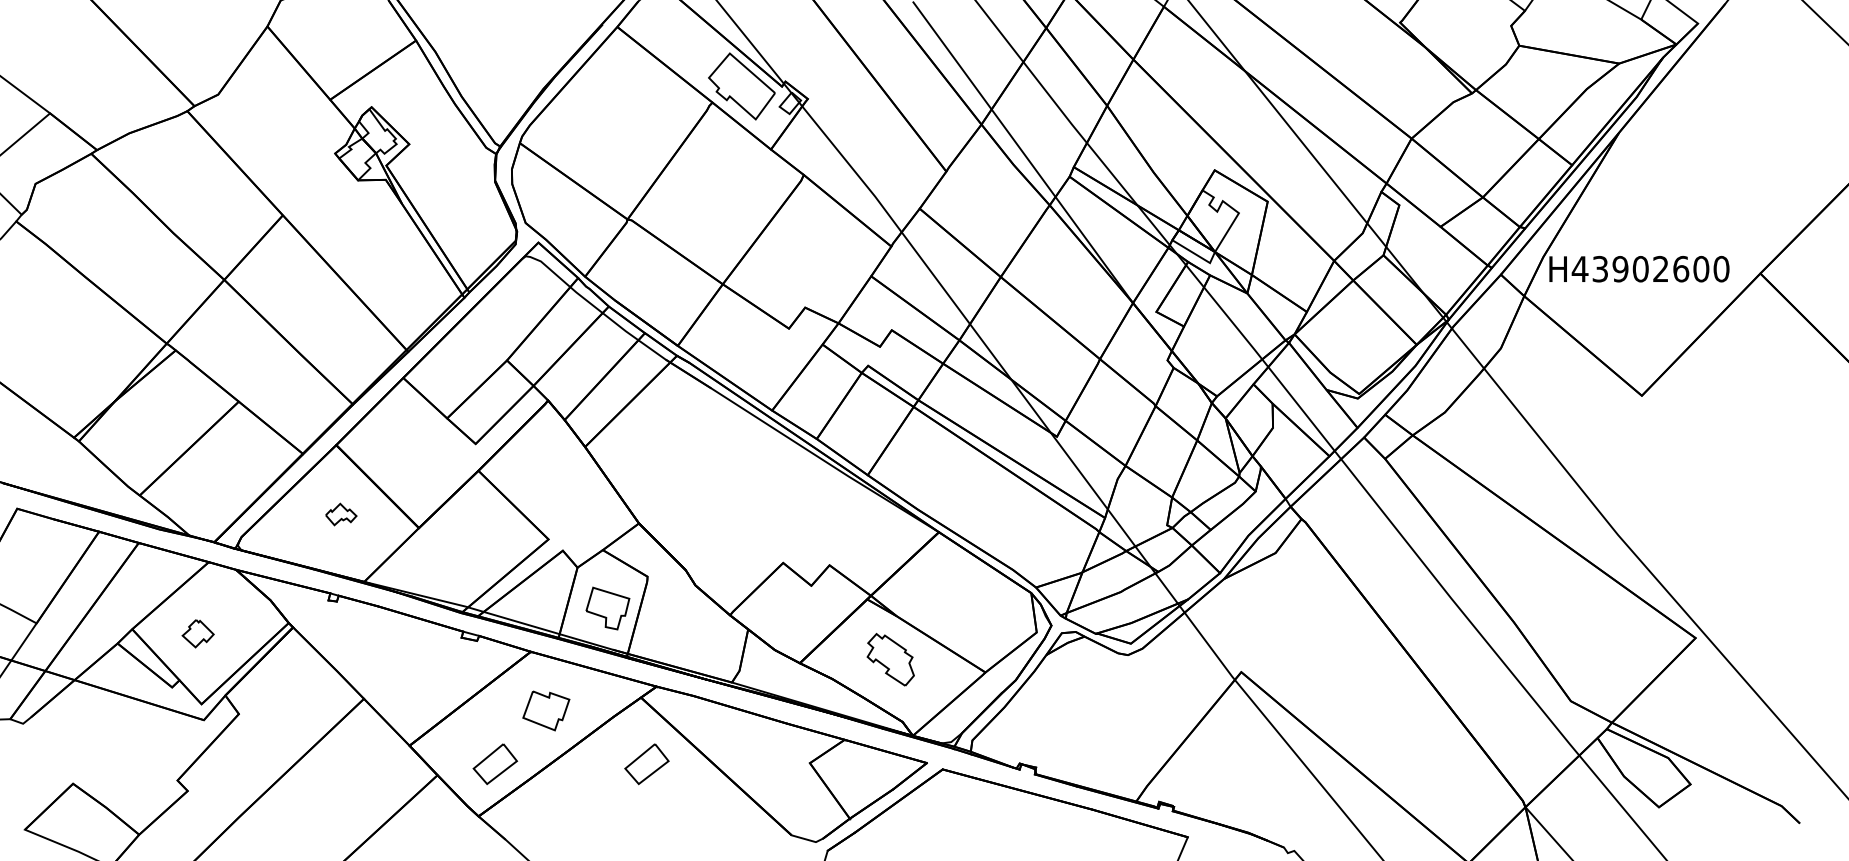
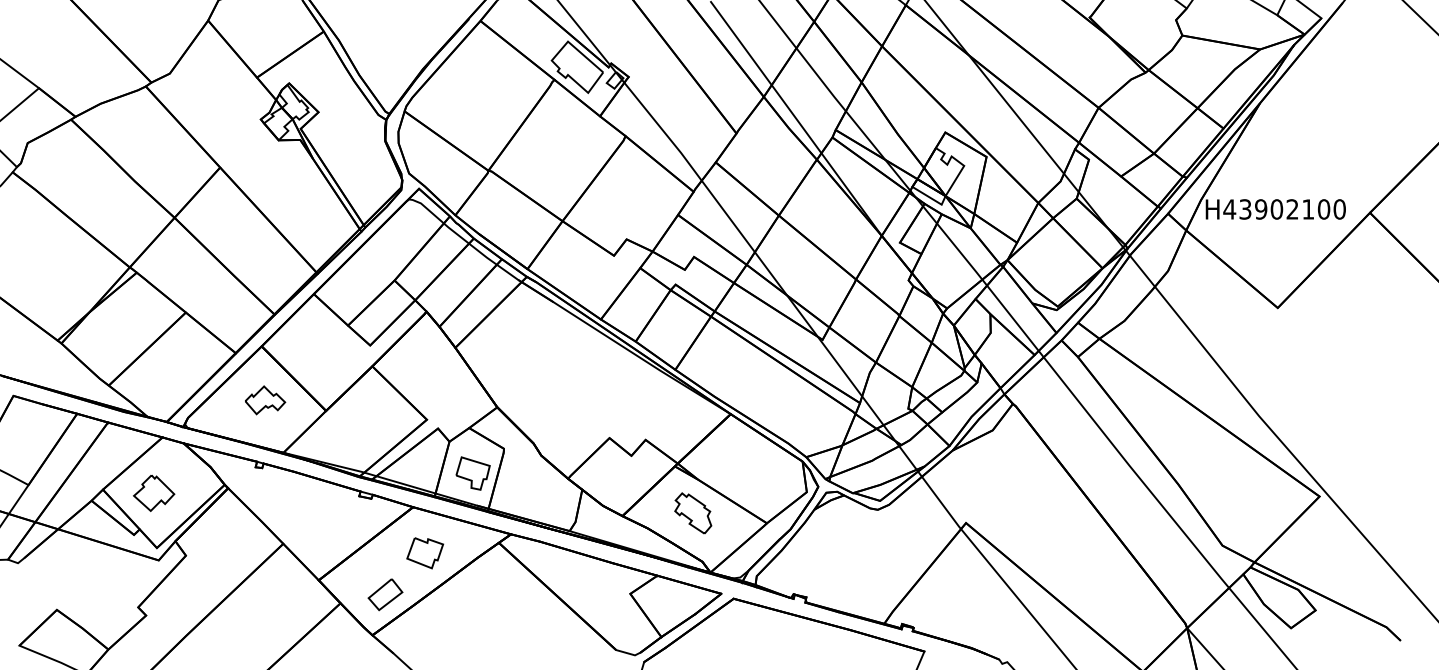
text: (1681, 269) -> (1308, 209), H43902600 -> H43902100
part: (341, 514) -> (265, 400), size x1.67
part: (198, 632) -> (154, 492), size x1.67
part: (646, 763) -> (503, 594), removed

